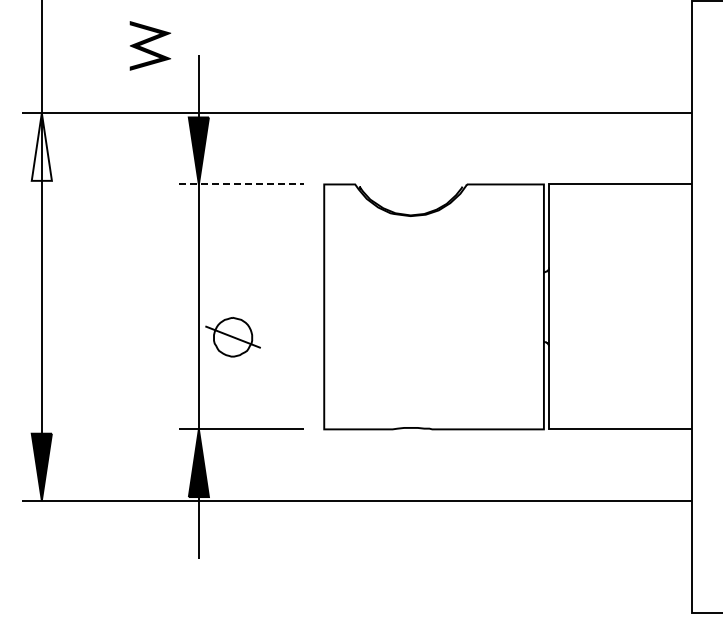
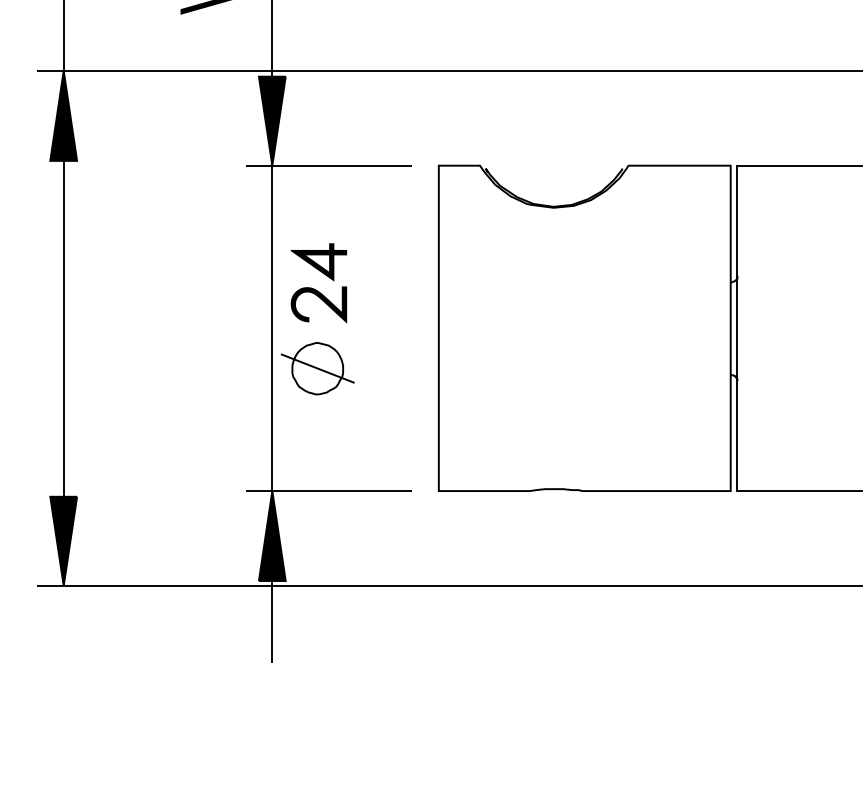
fill: (41, 146) -> (63, 115), added
line: (241, 184) -> (328, 165), dashed -> solid
part: (233, 272) -> (318, 282), added

